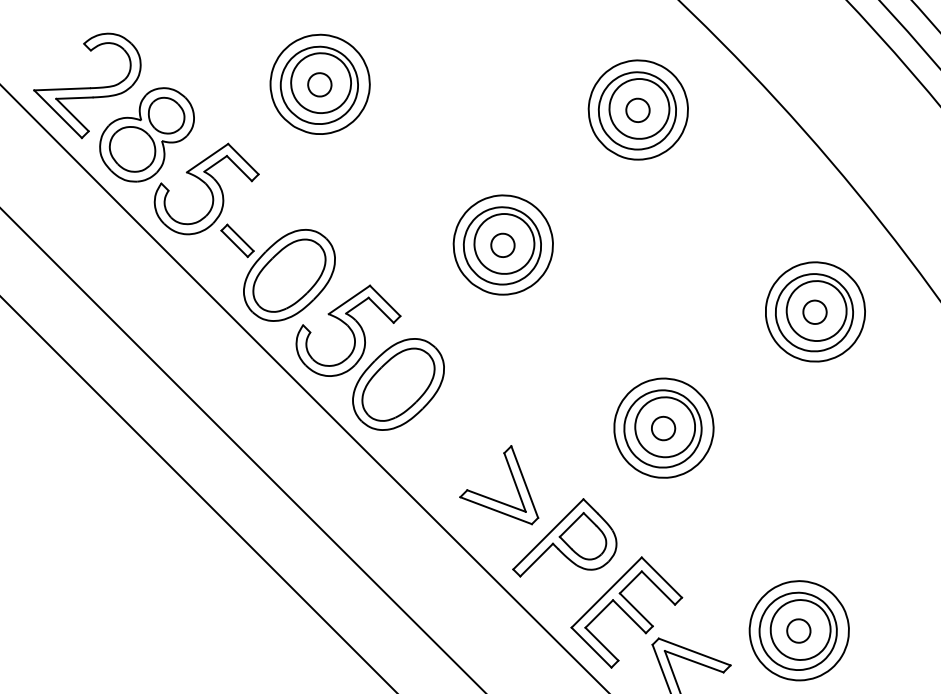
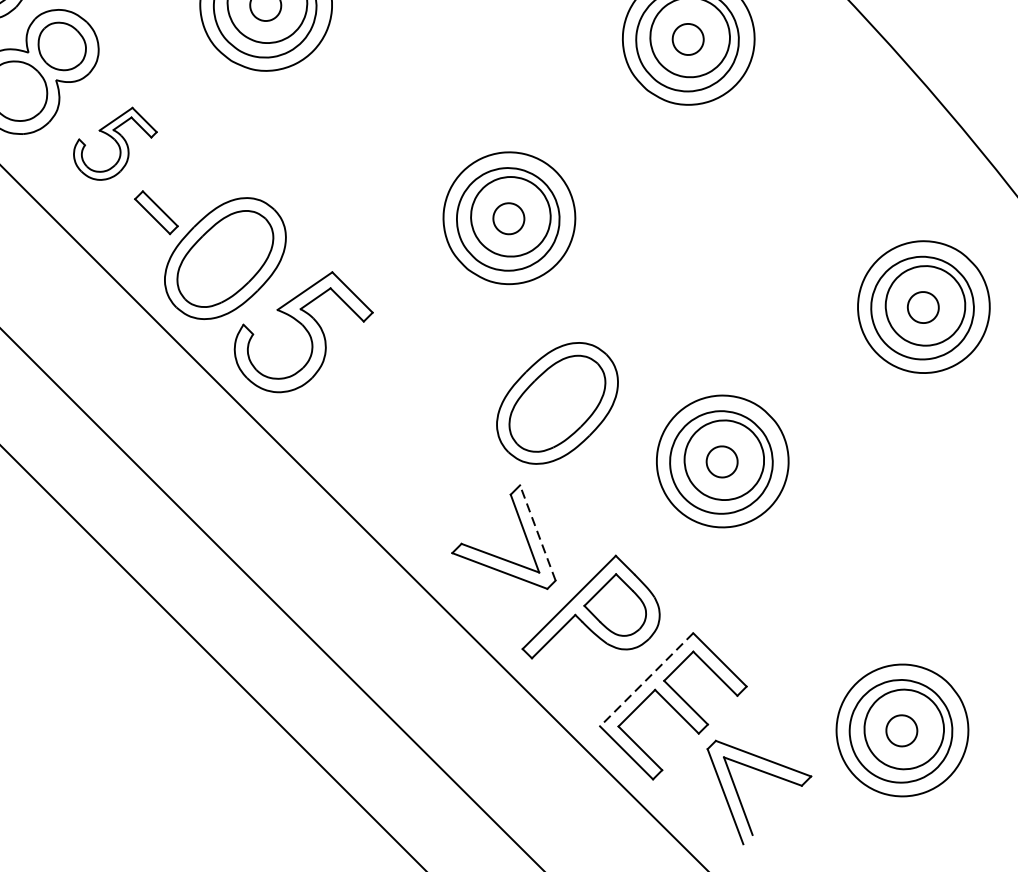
part: (206, 188) -> (115, 143), size x0.6
part: (398, 384) -> (557, 403), moved
line: (524, 481) -> (537, 532), solid -> dashed
line: (606, 592) -> (646, 679), solid -> dashed

